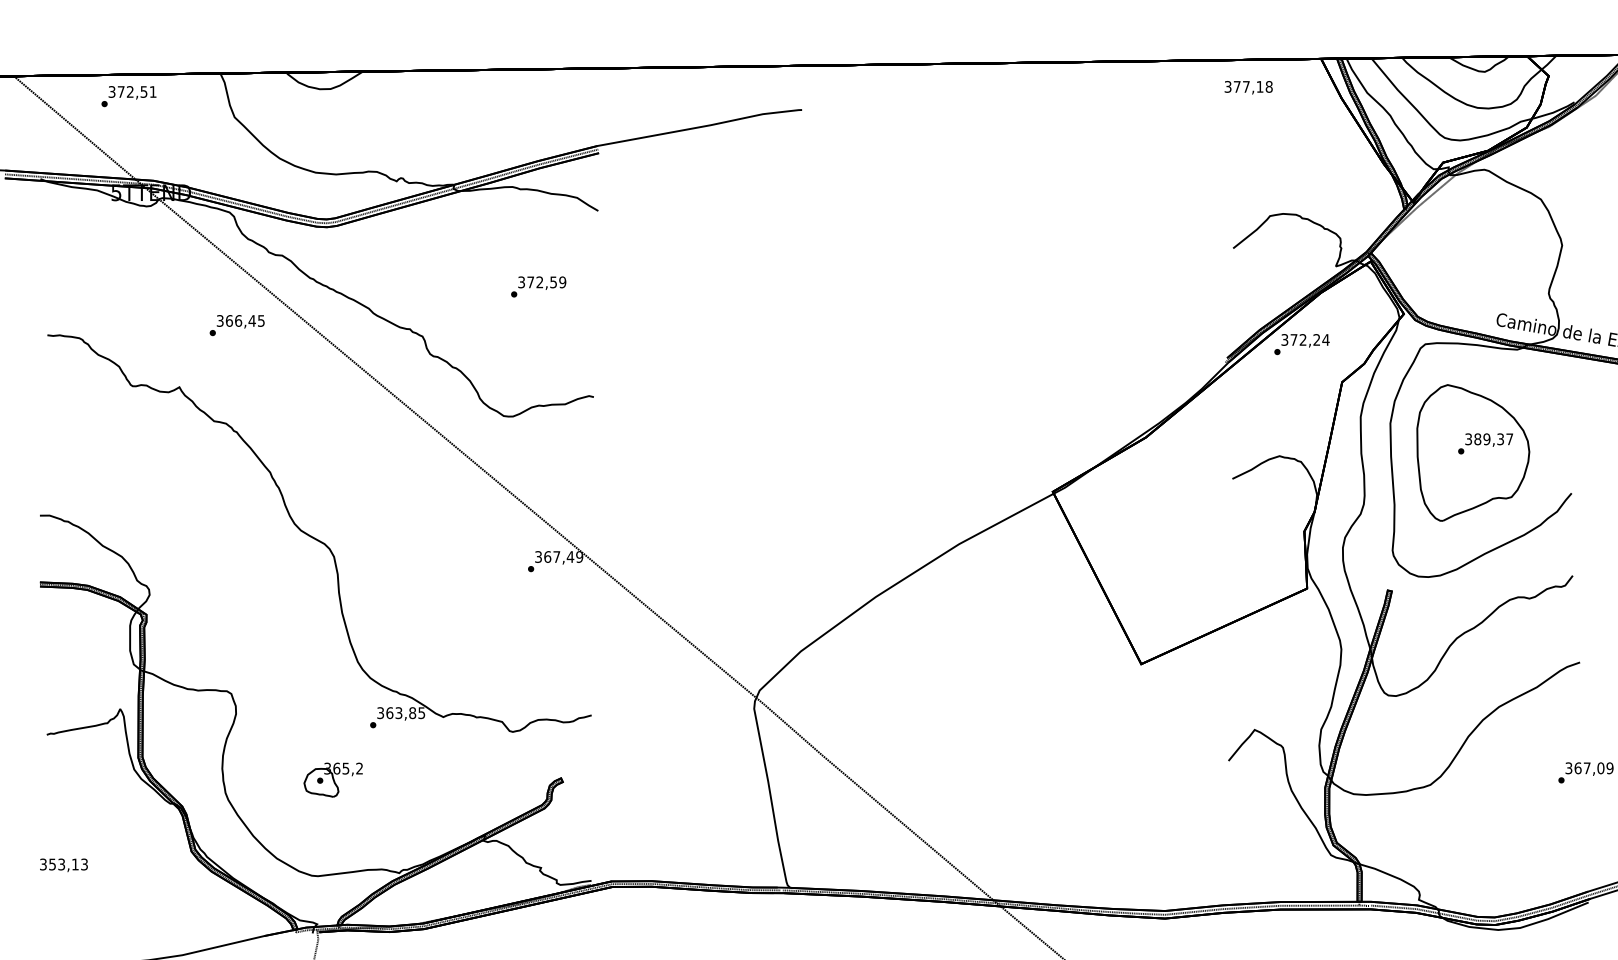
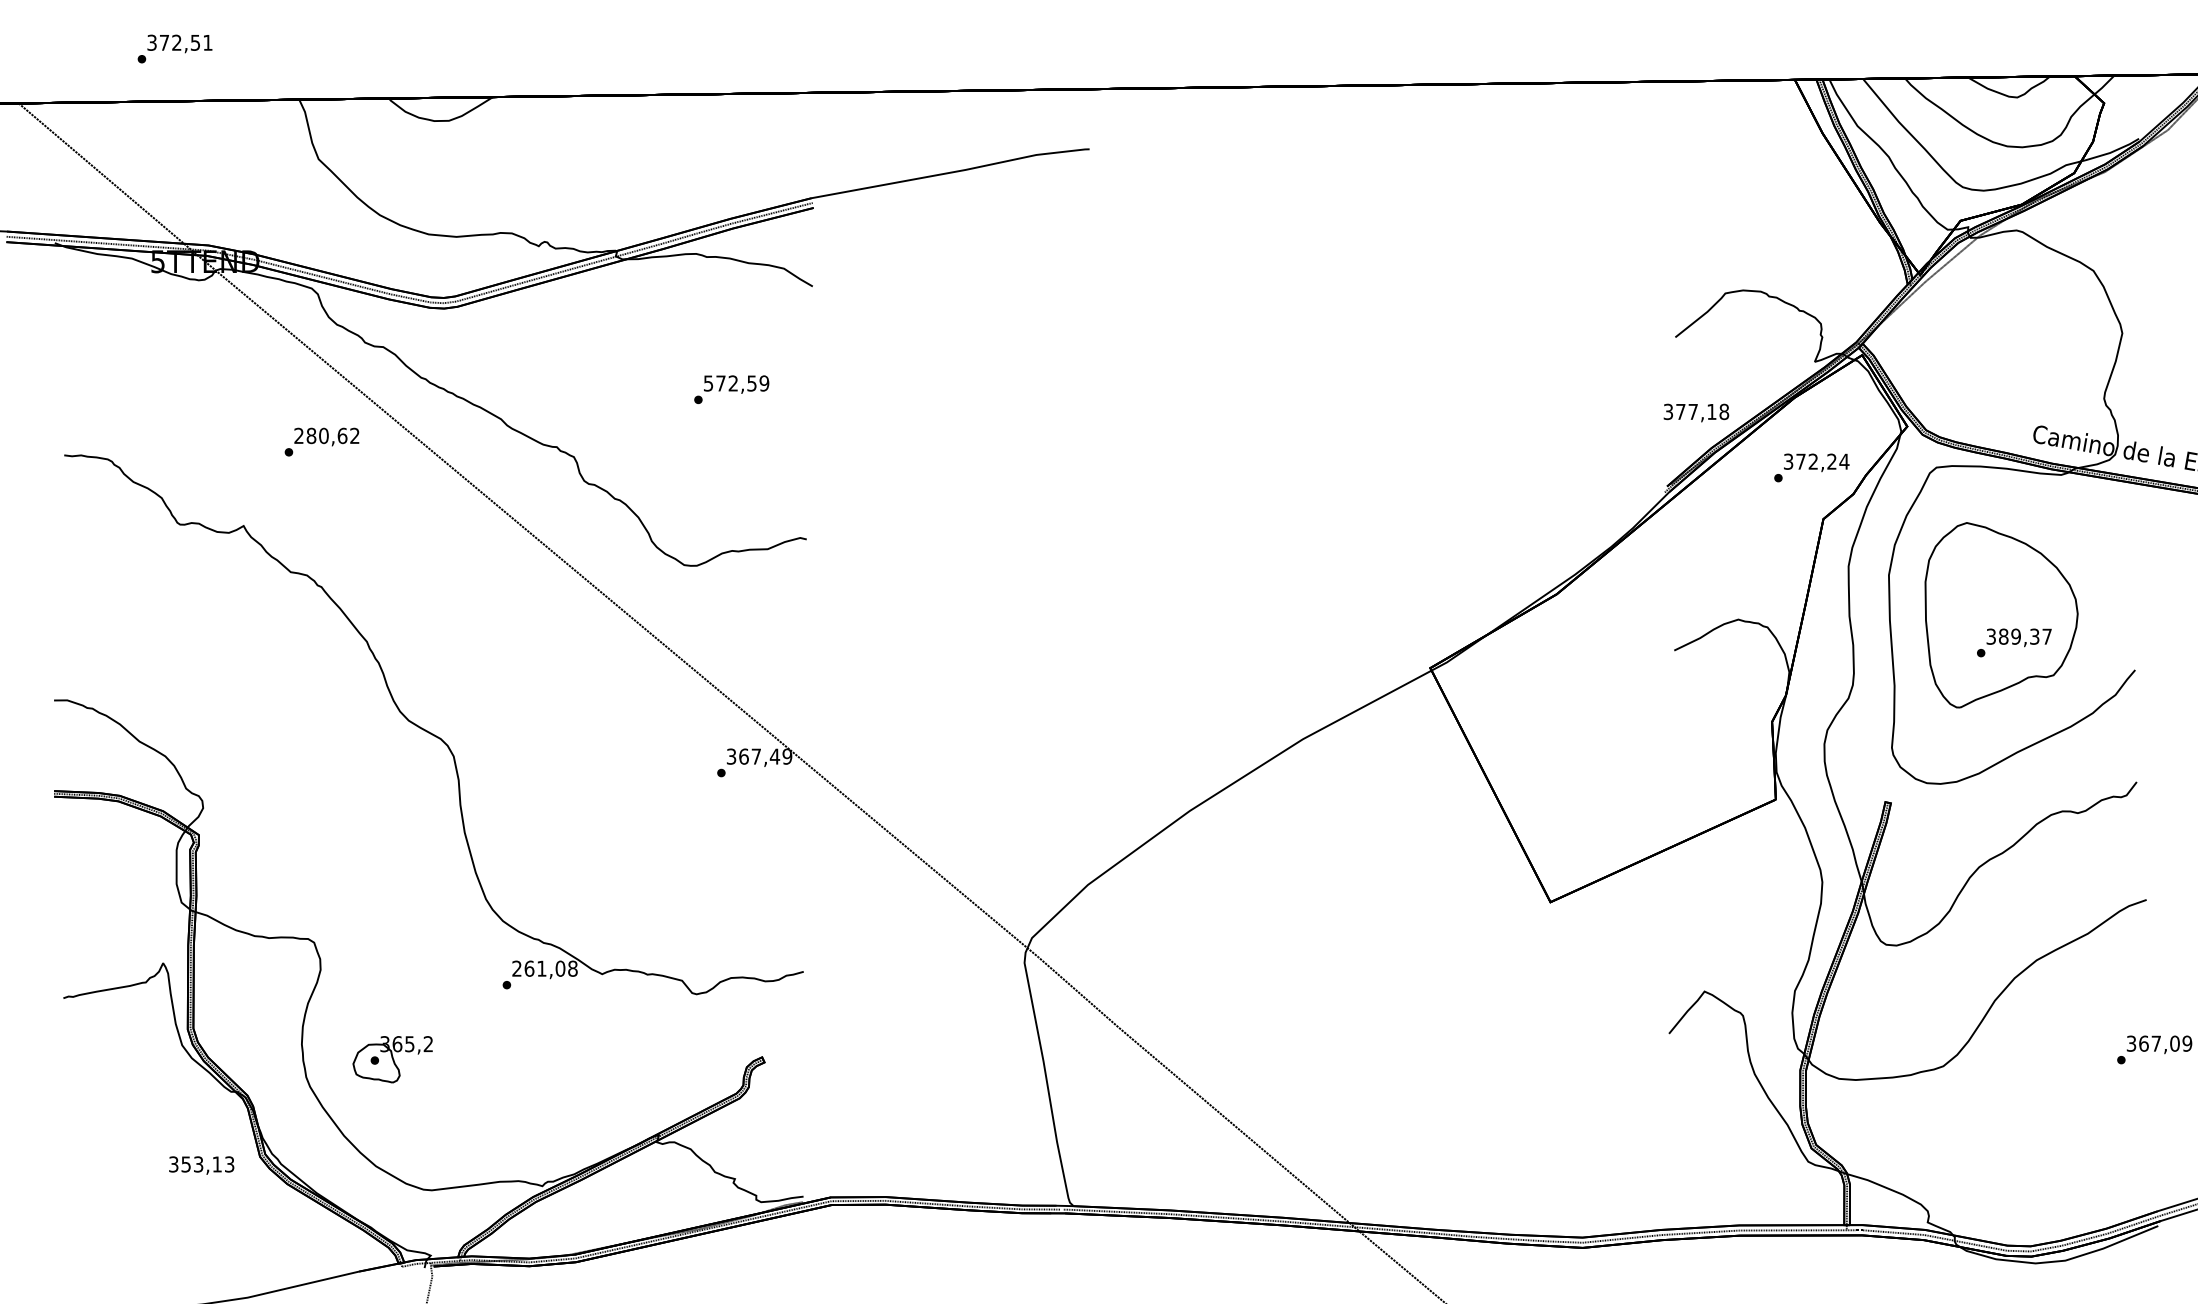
text: (1248, 87) -> (1696, 412), moved
text: (128, 96) -> (174, 48), moved
text: (521, 281) -> (708, 382), 372,59 -> 572,59
text: (240, 320) -> (326, 435), 366,45 -> 280,62
text: (1301, 344) -> (1811, 467), moved
text: (1485, 443) -> (2014, 642), moved
text: (400, 712) -> (544, 968), 363,85 -> 261,08
part: (333, 779) -> (392, 1059), moved
text: (63, 865) -> (201, 1165), moved

